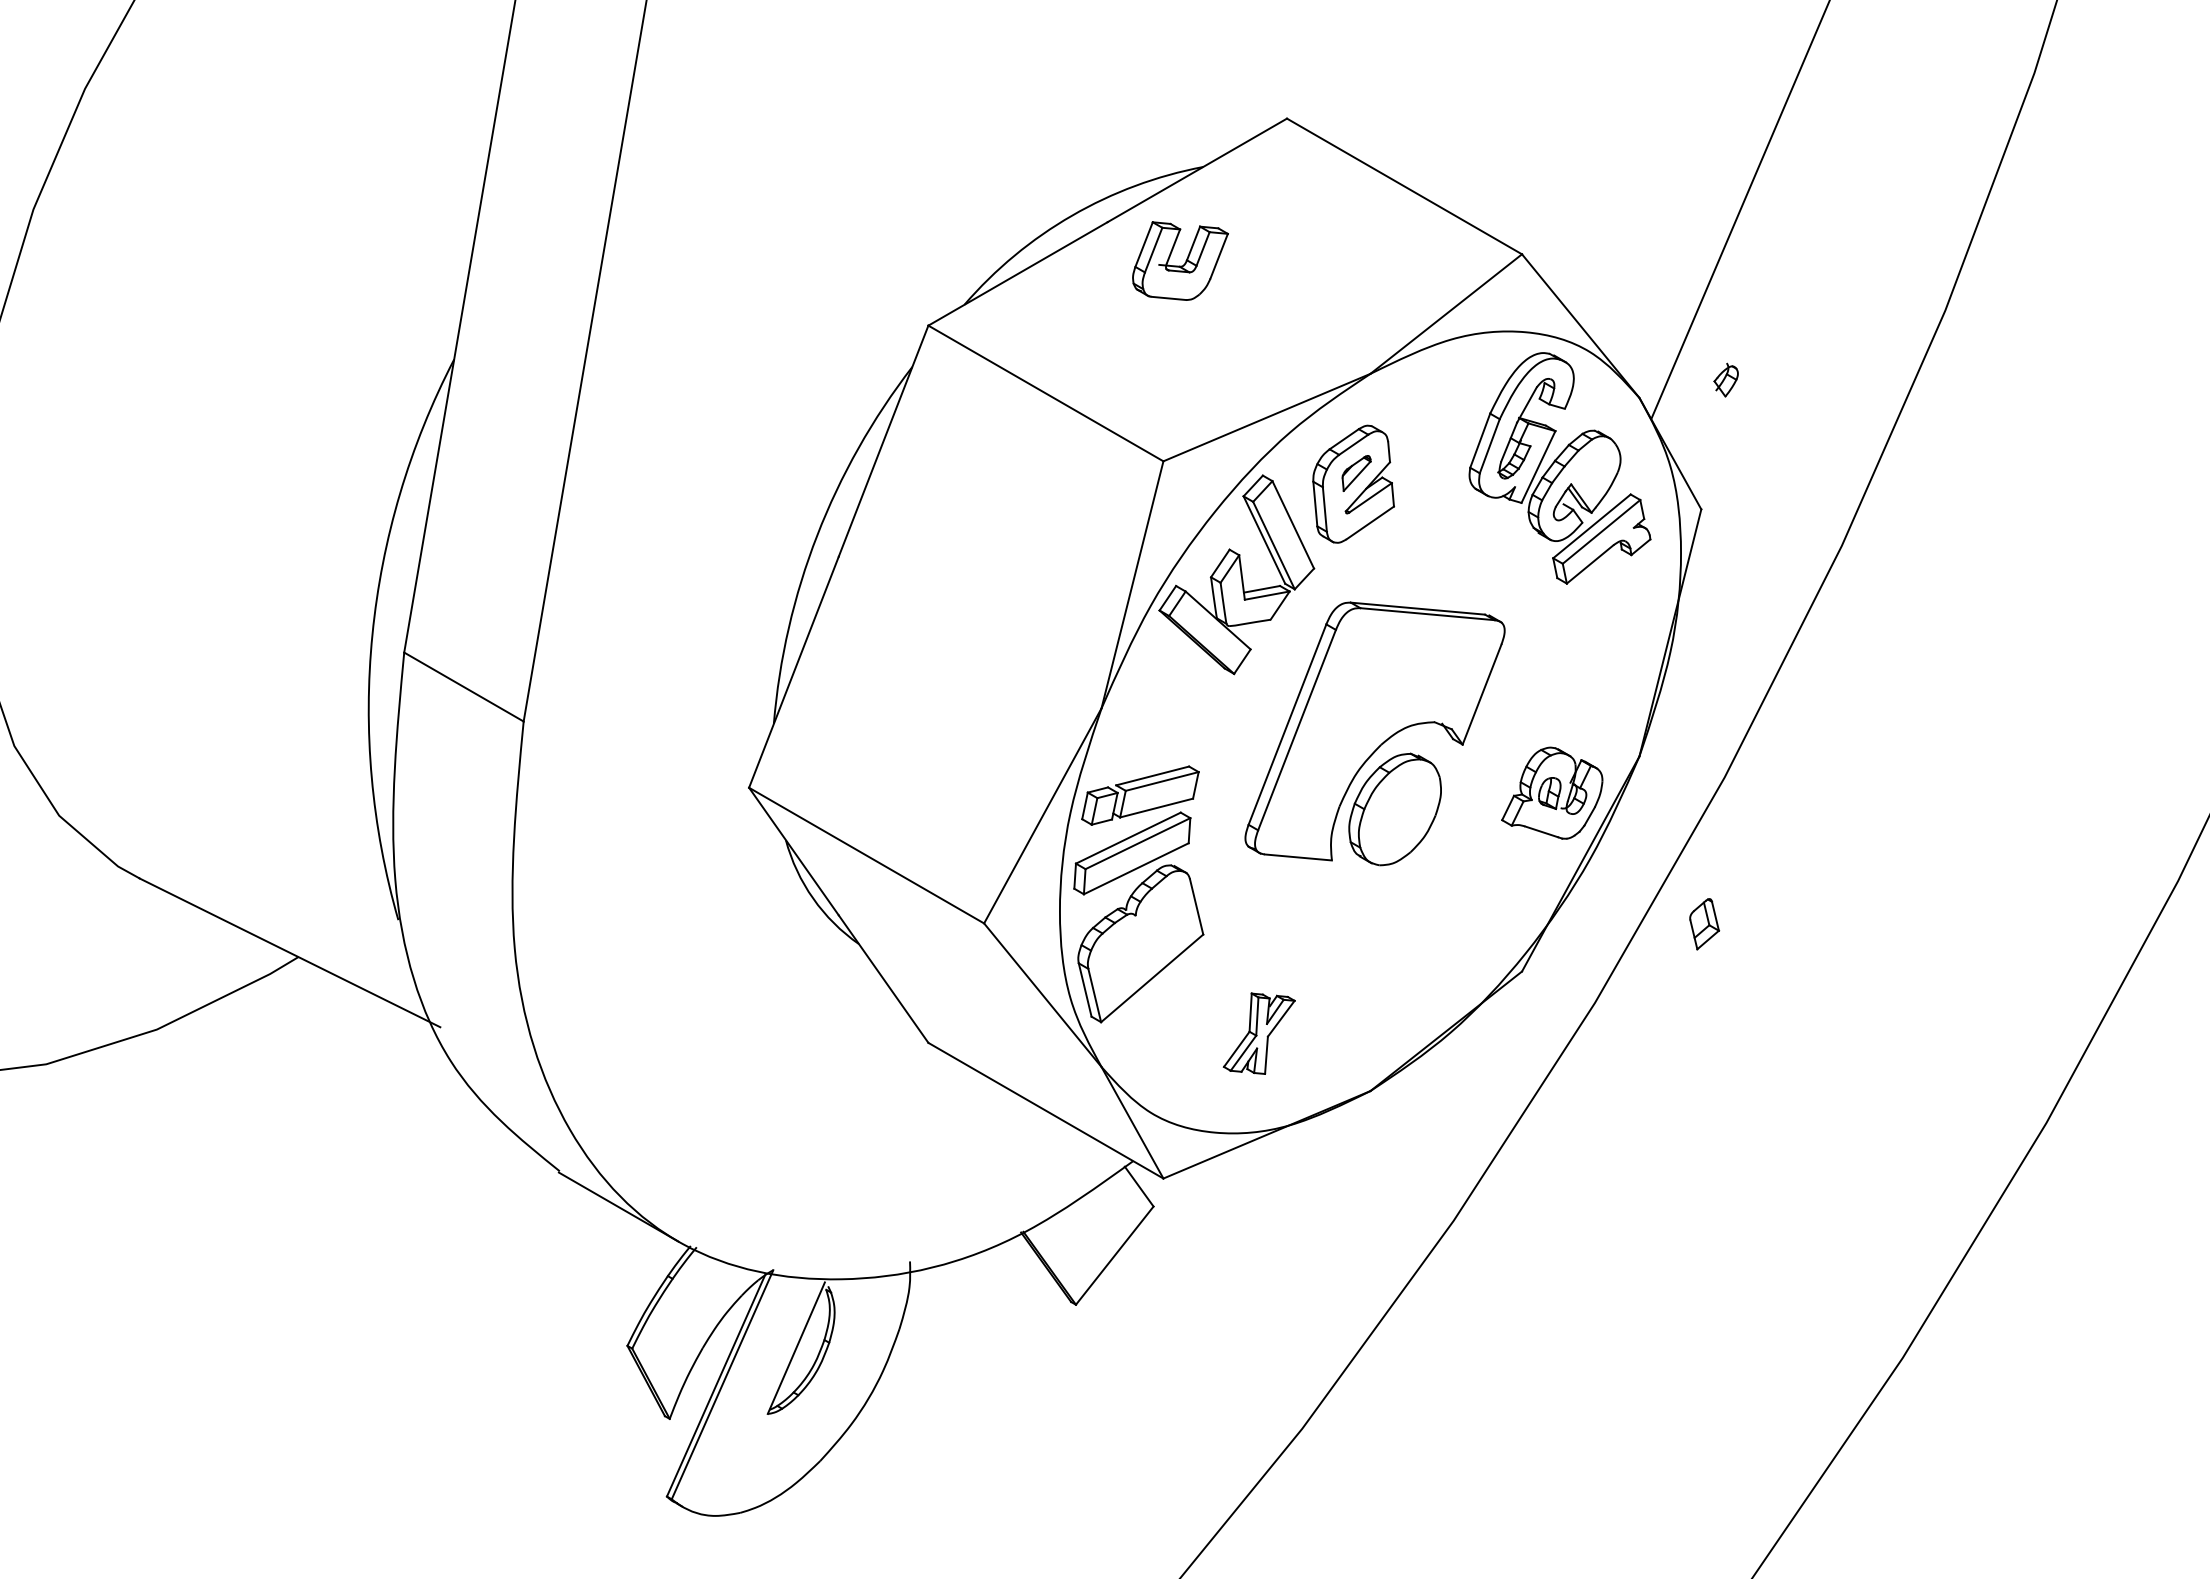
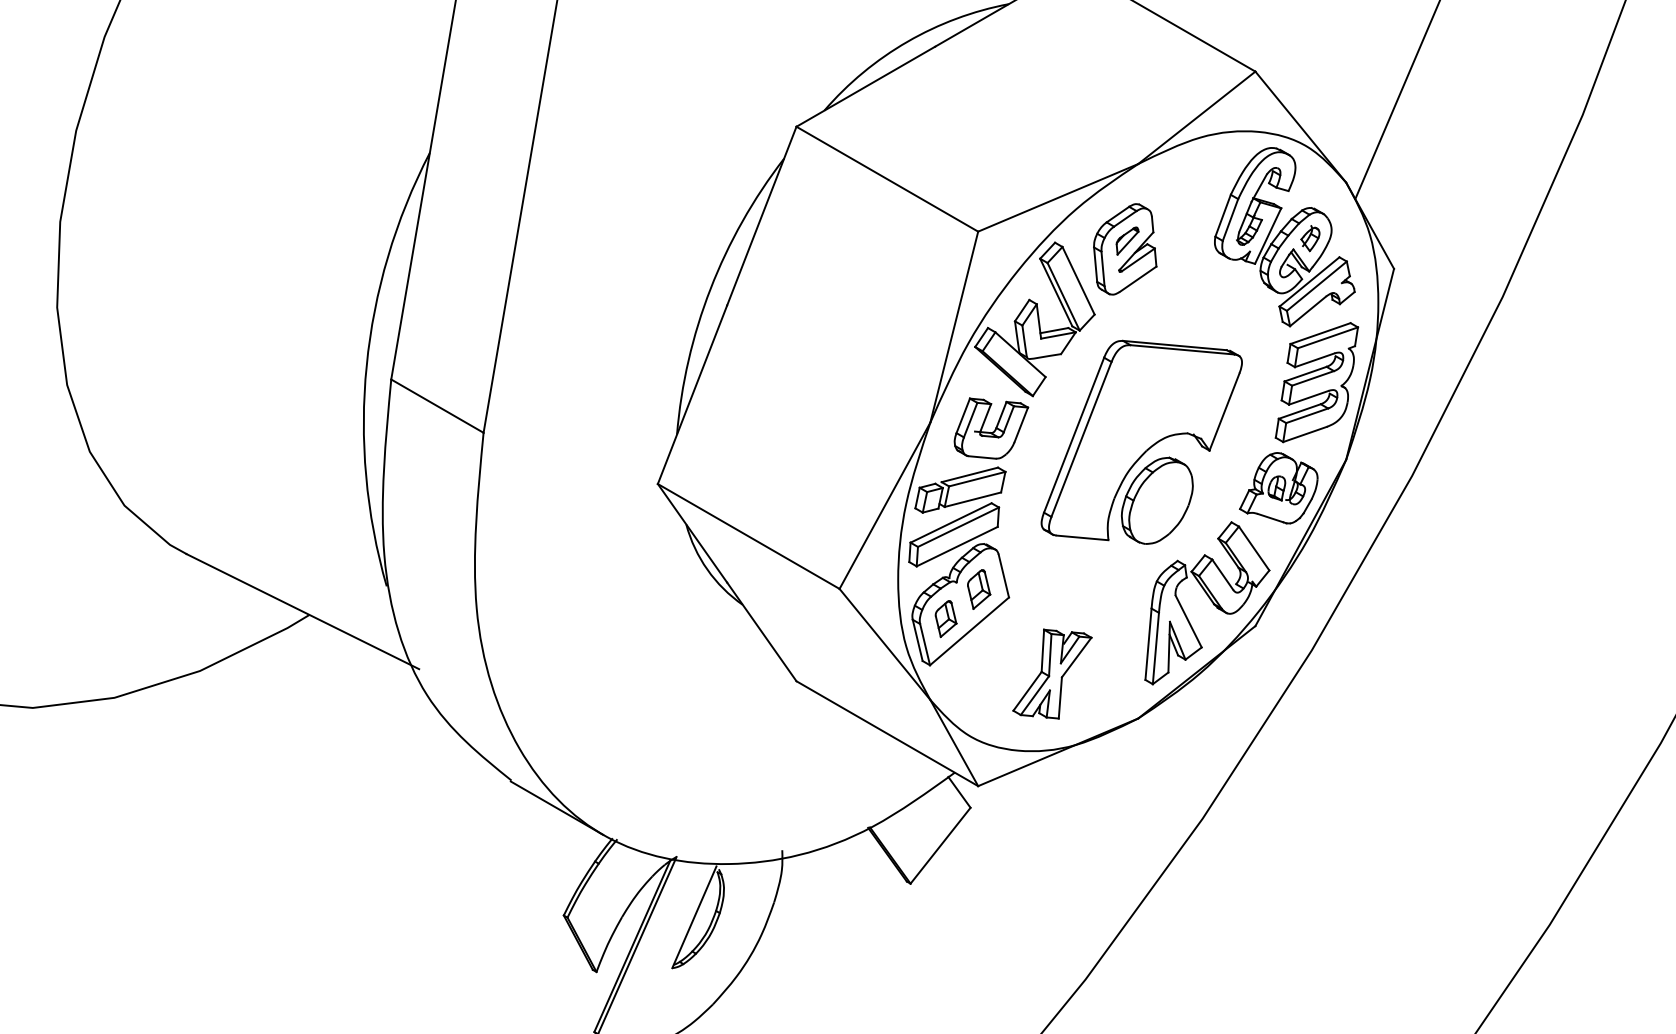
part: (1180, 260) -> (991, 428), moved
part: (1725, 379) -> (1309, 237), moved
part: (1601, 656) -> (1316, 382), added
part: (1704, 924) -> (979, 589), moved
part: (1459, 941) -> (1207, 602), added
part: (1121, 962) -> (945, 619), added
part: (1258, 1033) -> (1051, 674), size x1.43

